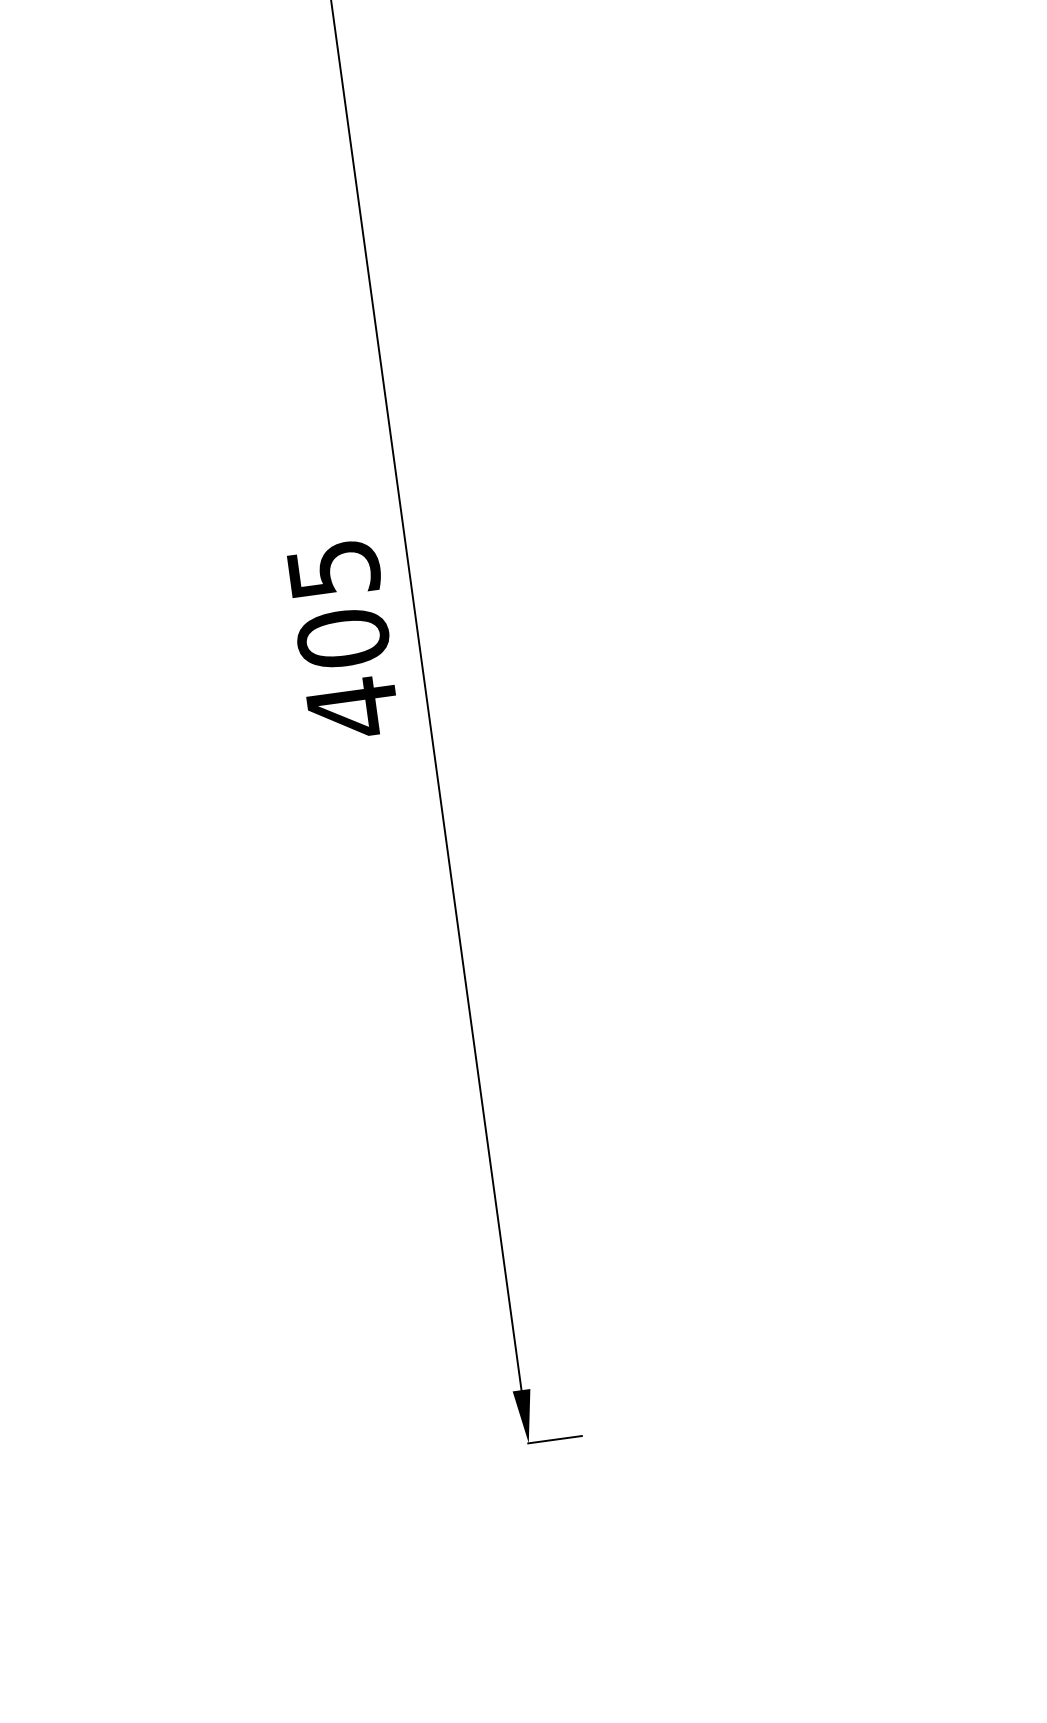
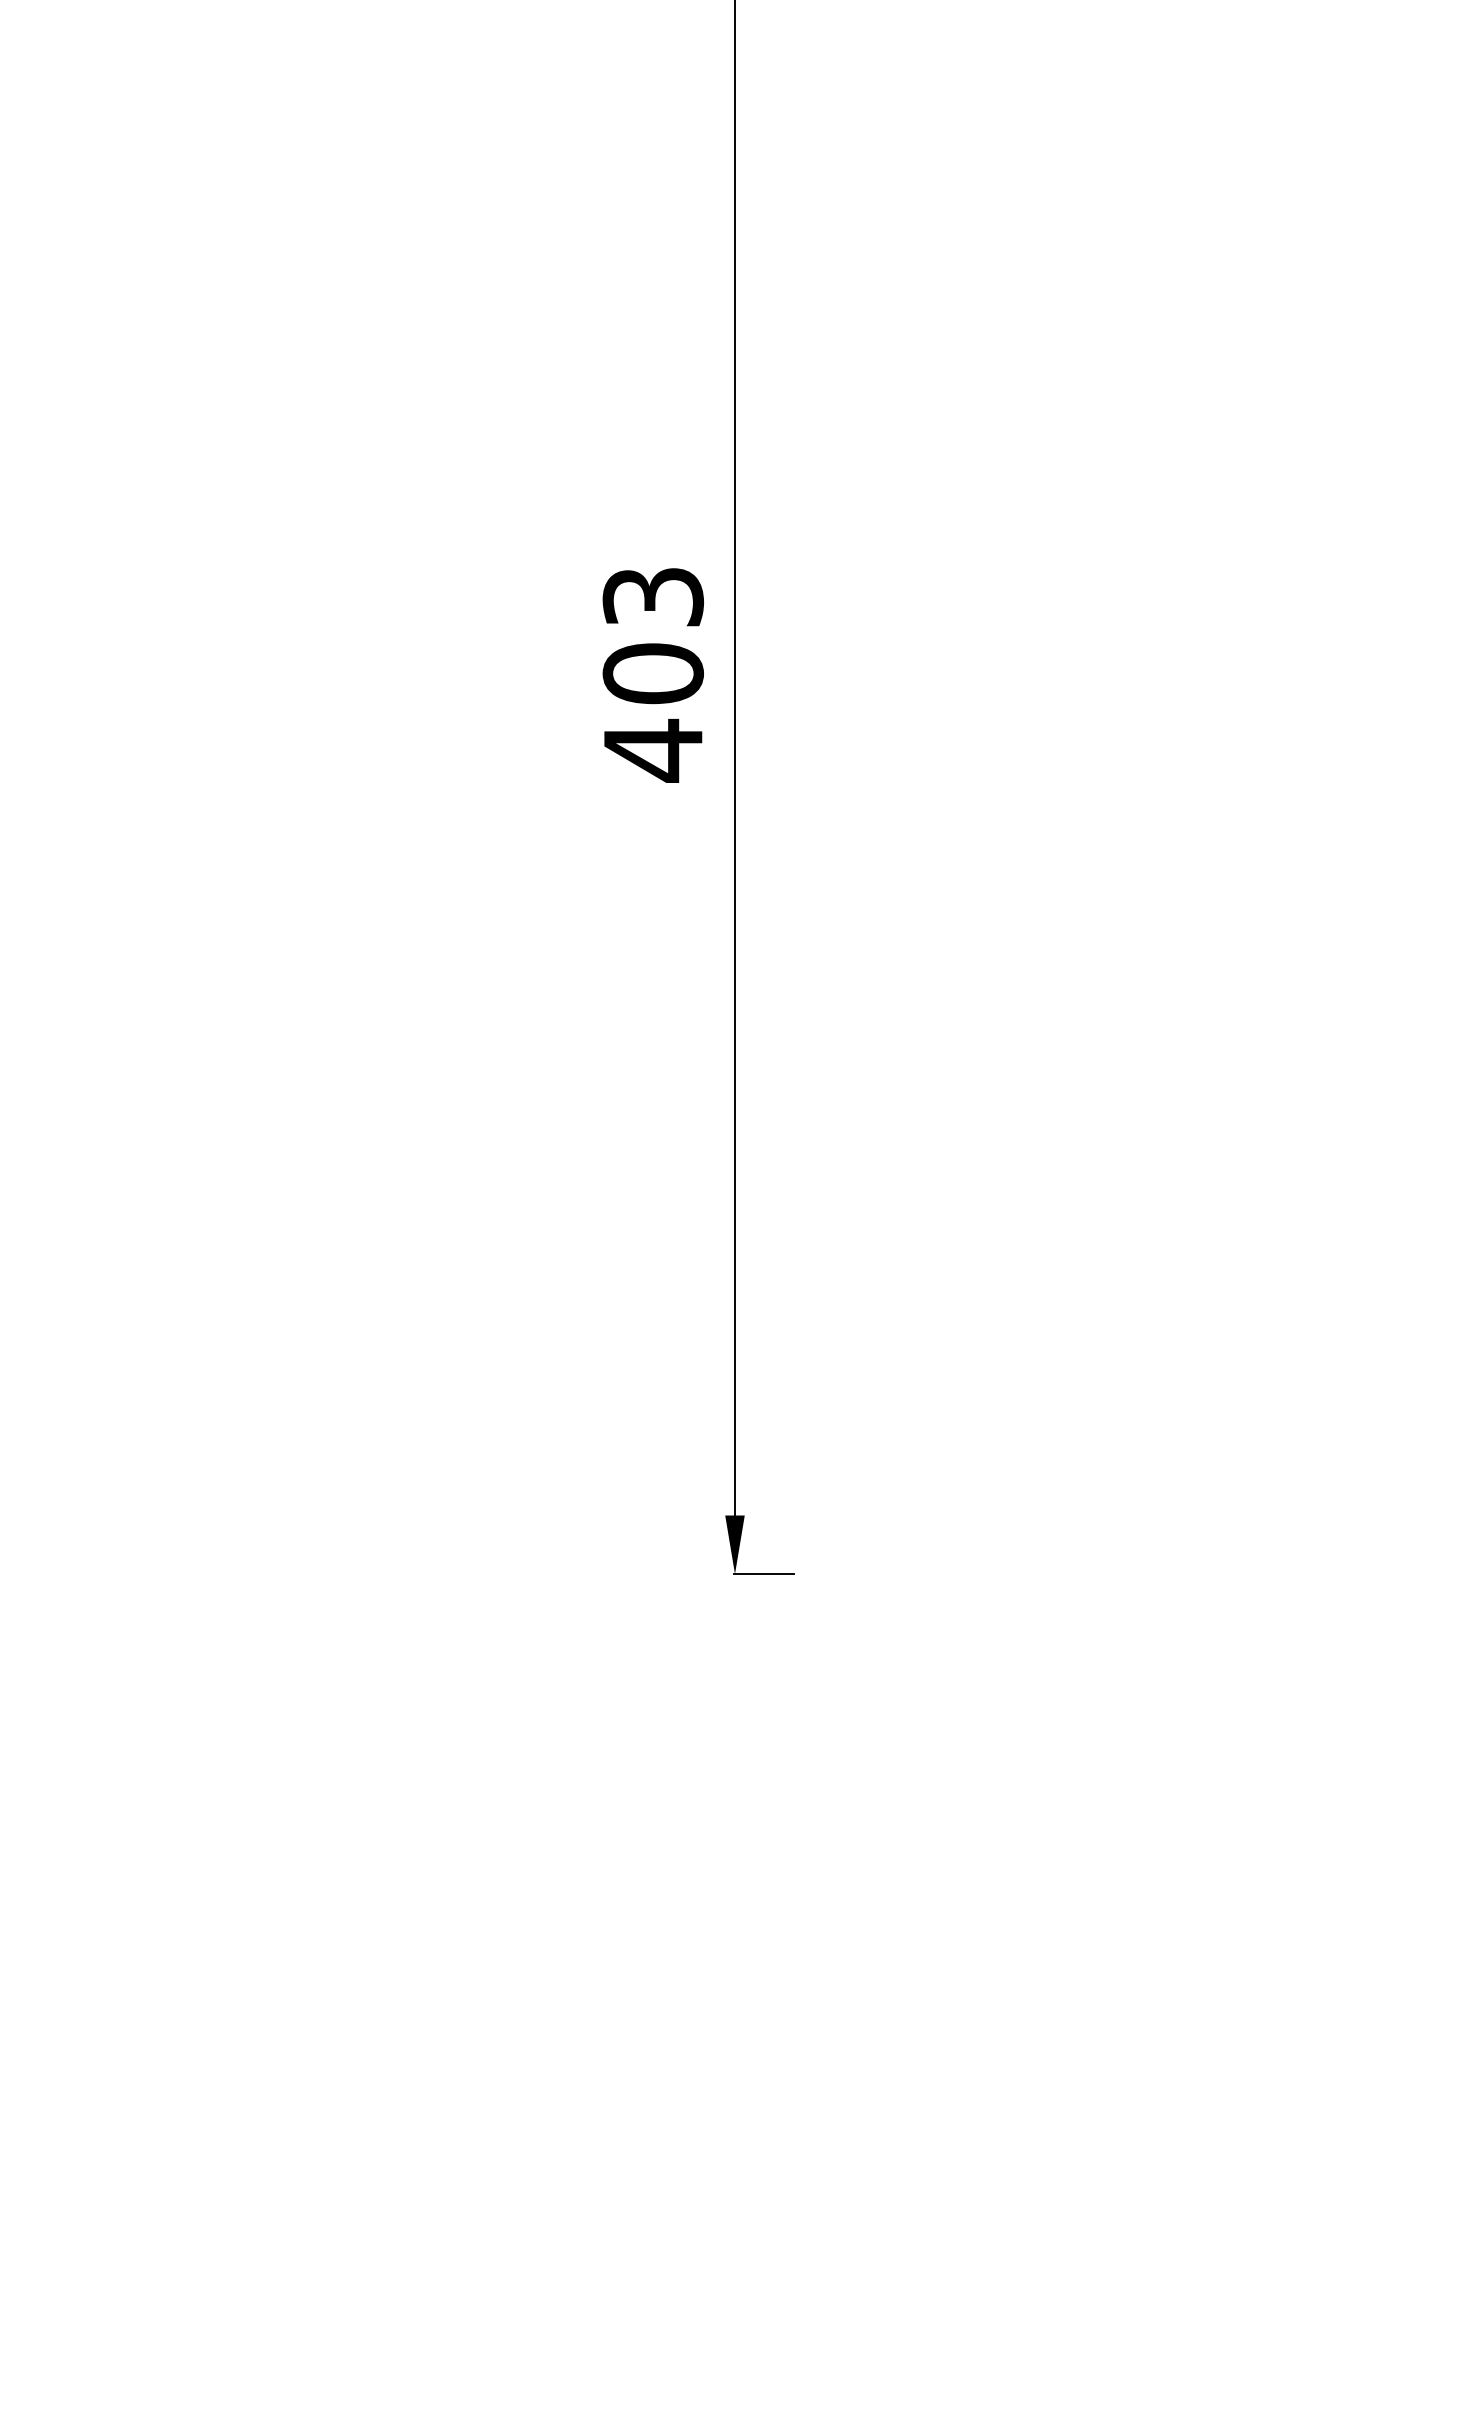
text: (333, 569) -> (652, 597), 405 -> 403

